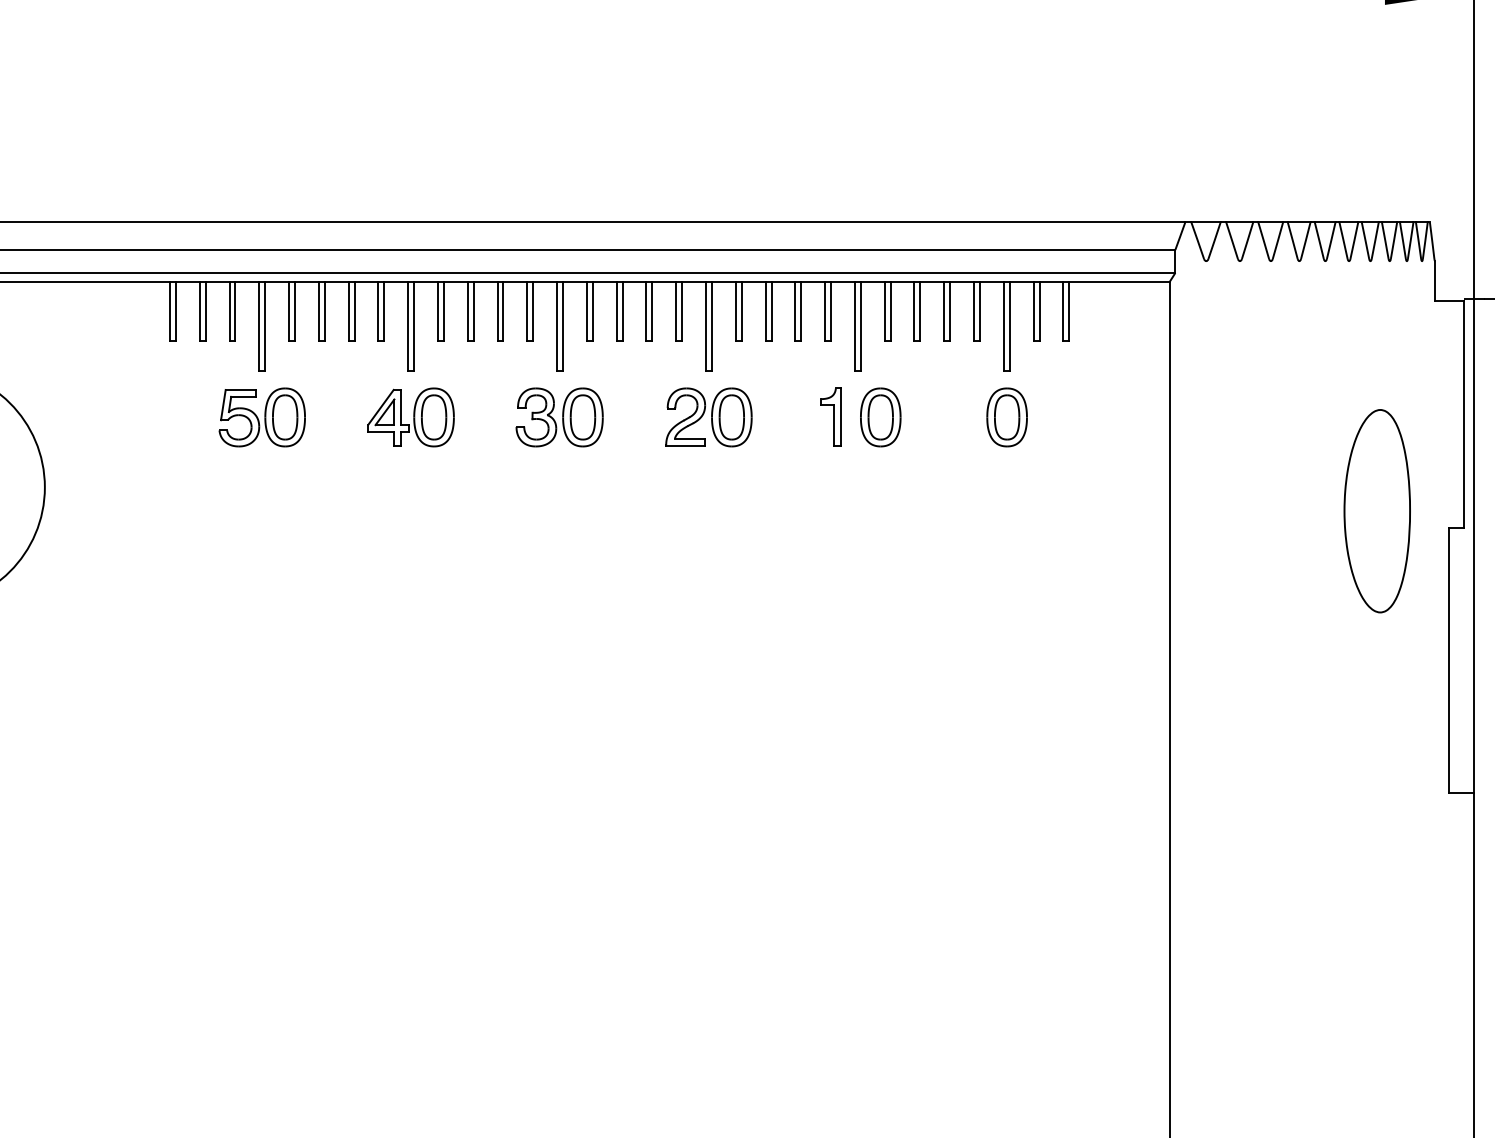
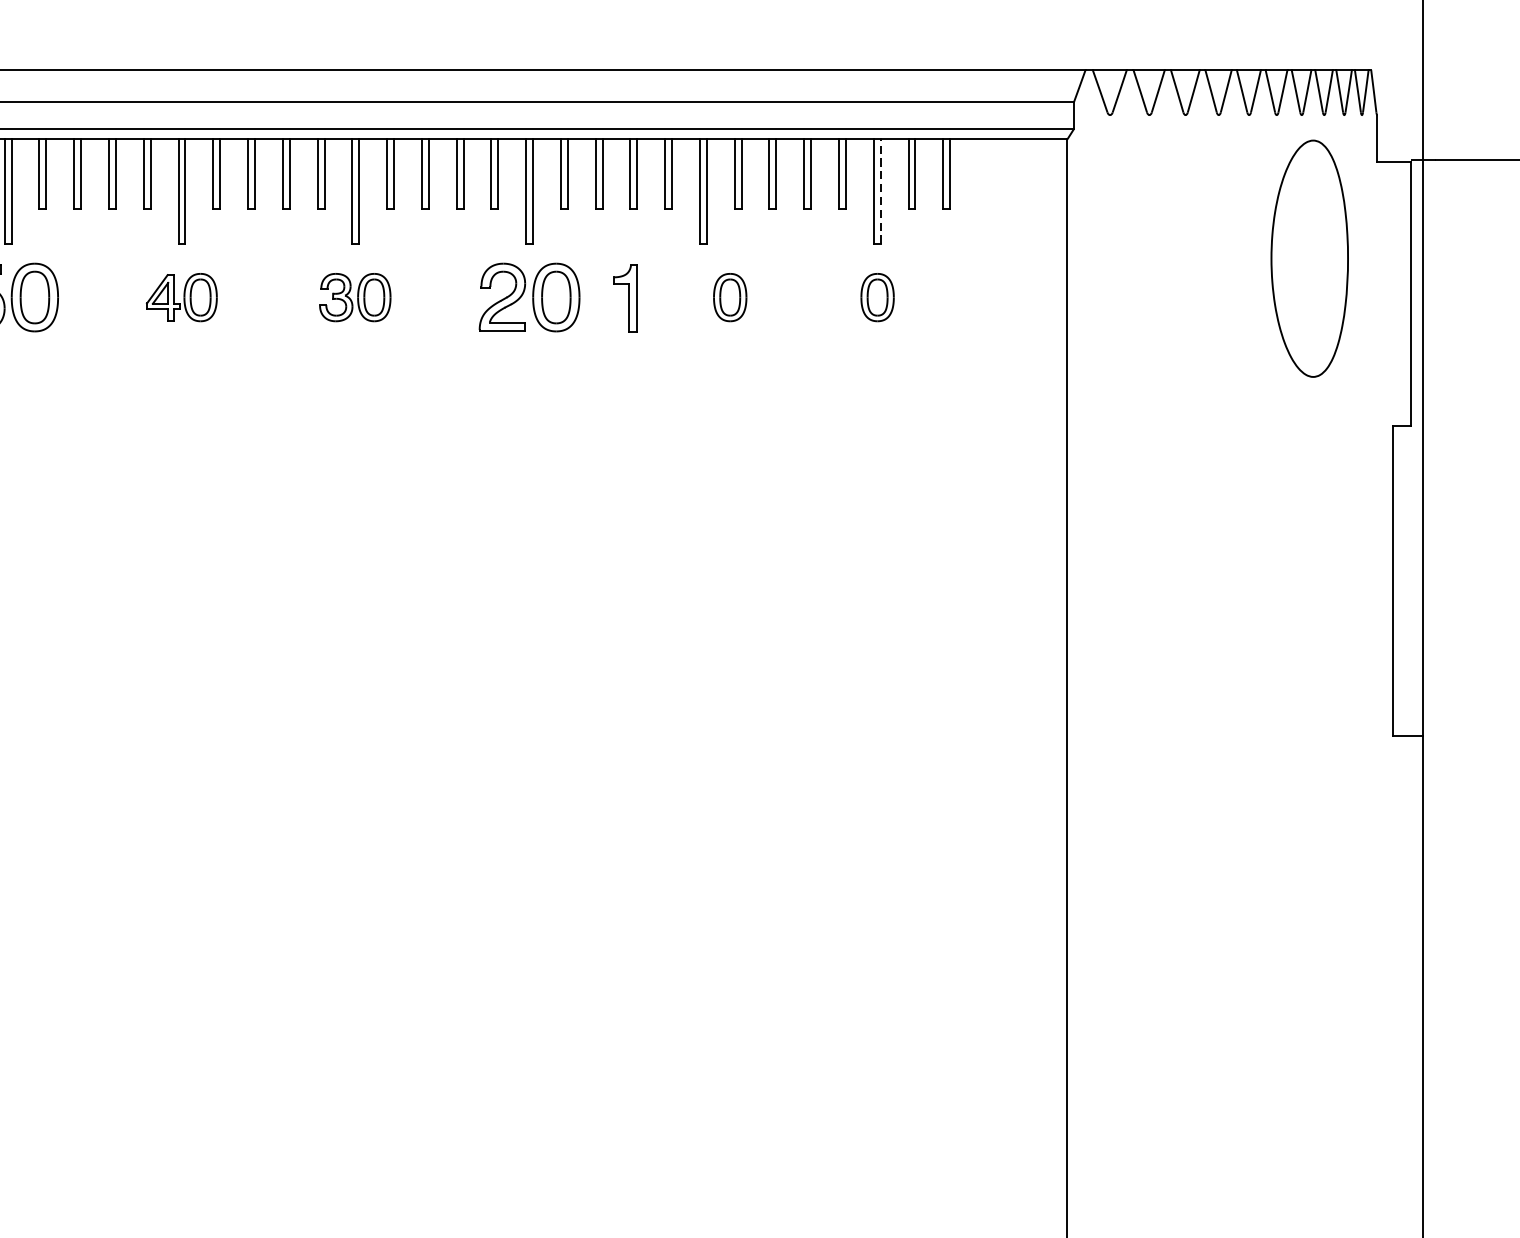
line: (1009, 326) -> (880, 191), solid -> dashed
part: (830, 416) -> (624, 297), moved
part: (410, 417) -> (181, 297), size x0.7
part: (559, 417) -> (355, 297), size x0.7
part: (880, 417) -> (729, 297), size x0.7
part: (1006, 417) -> (876, 297), size x0.7
part: (1376, 511) -> (1308, 259), moved

